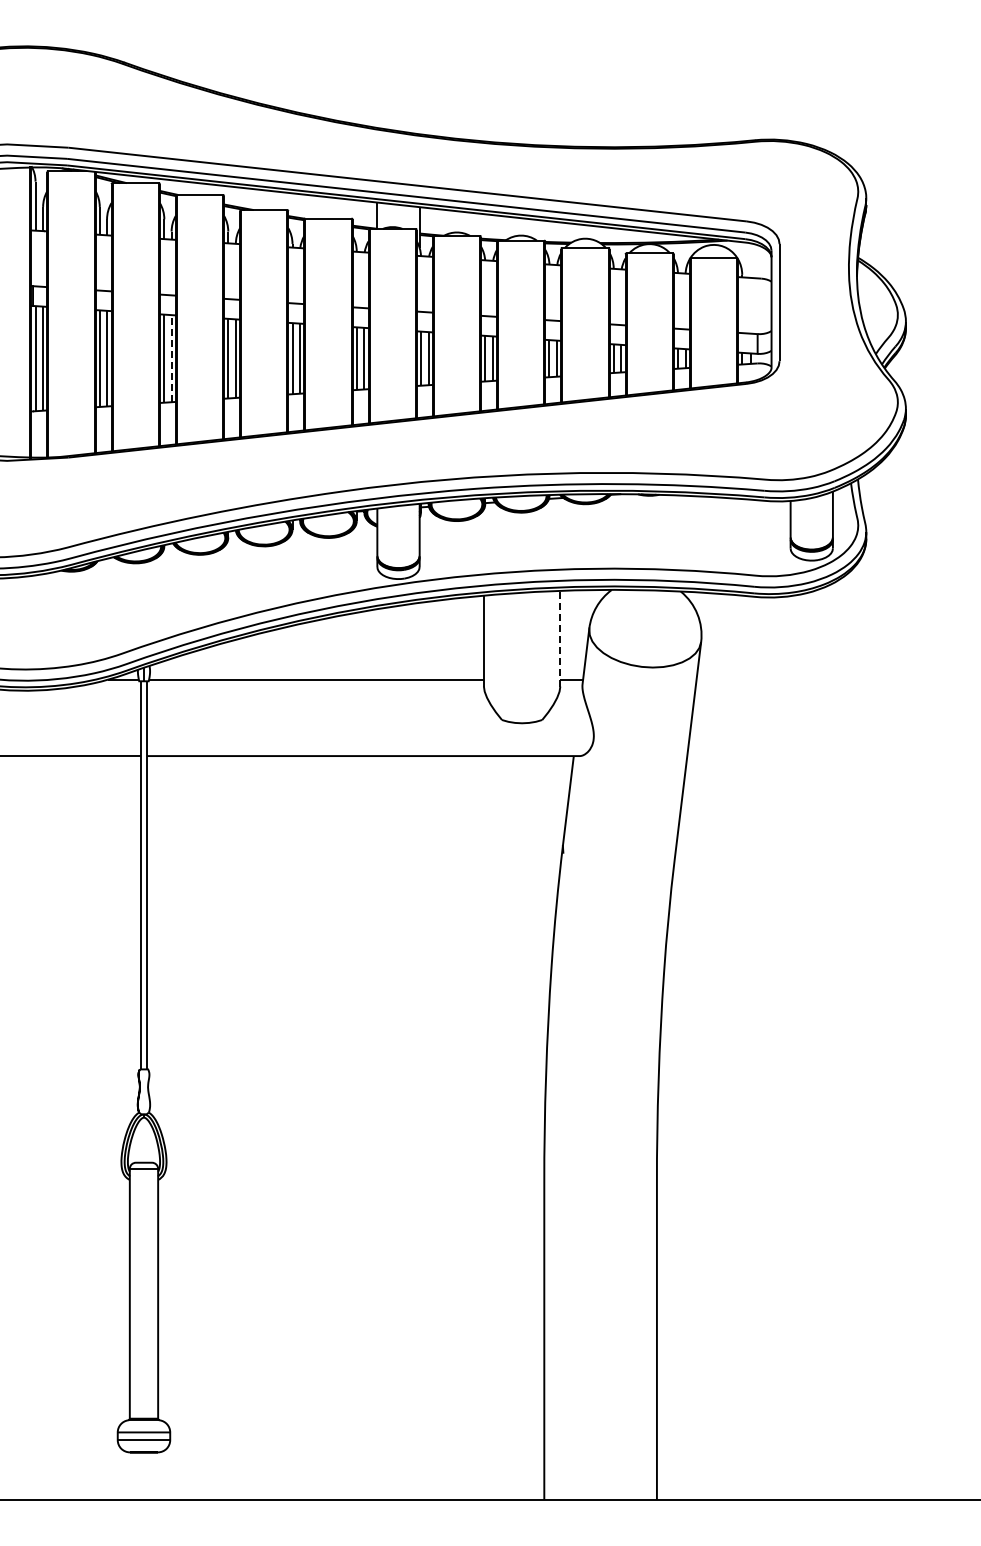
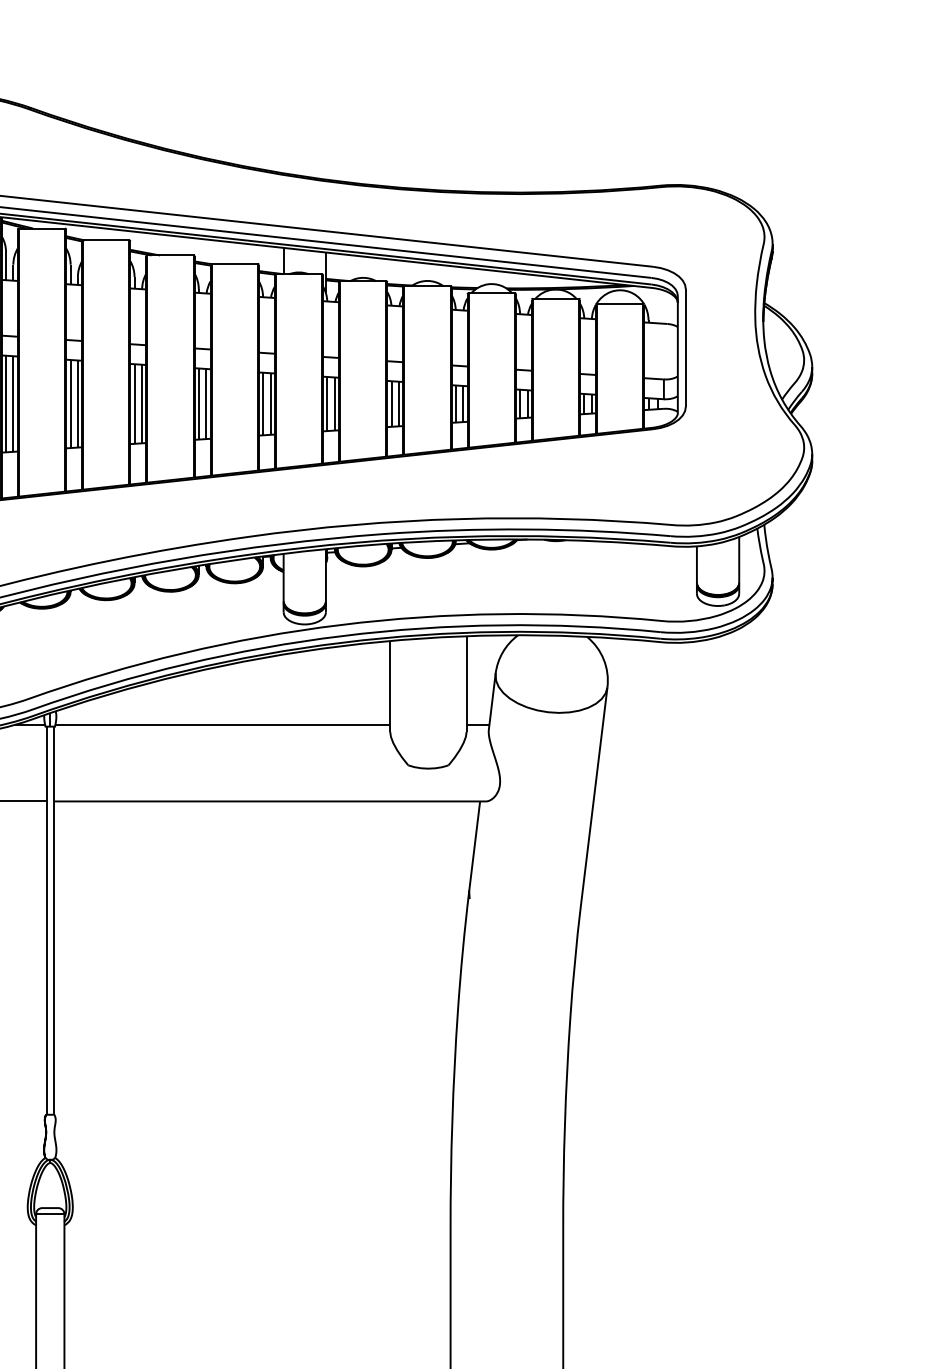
line: (171, 358) -> (77, 403), dashed -> solid
line: (560, 638) -> (466, 683), dashed -> solid

